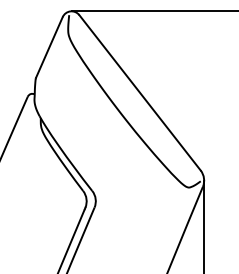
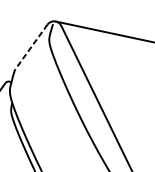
line: (49, 47) -> (31, 47), solid -> dashed

